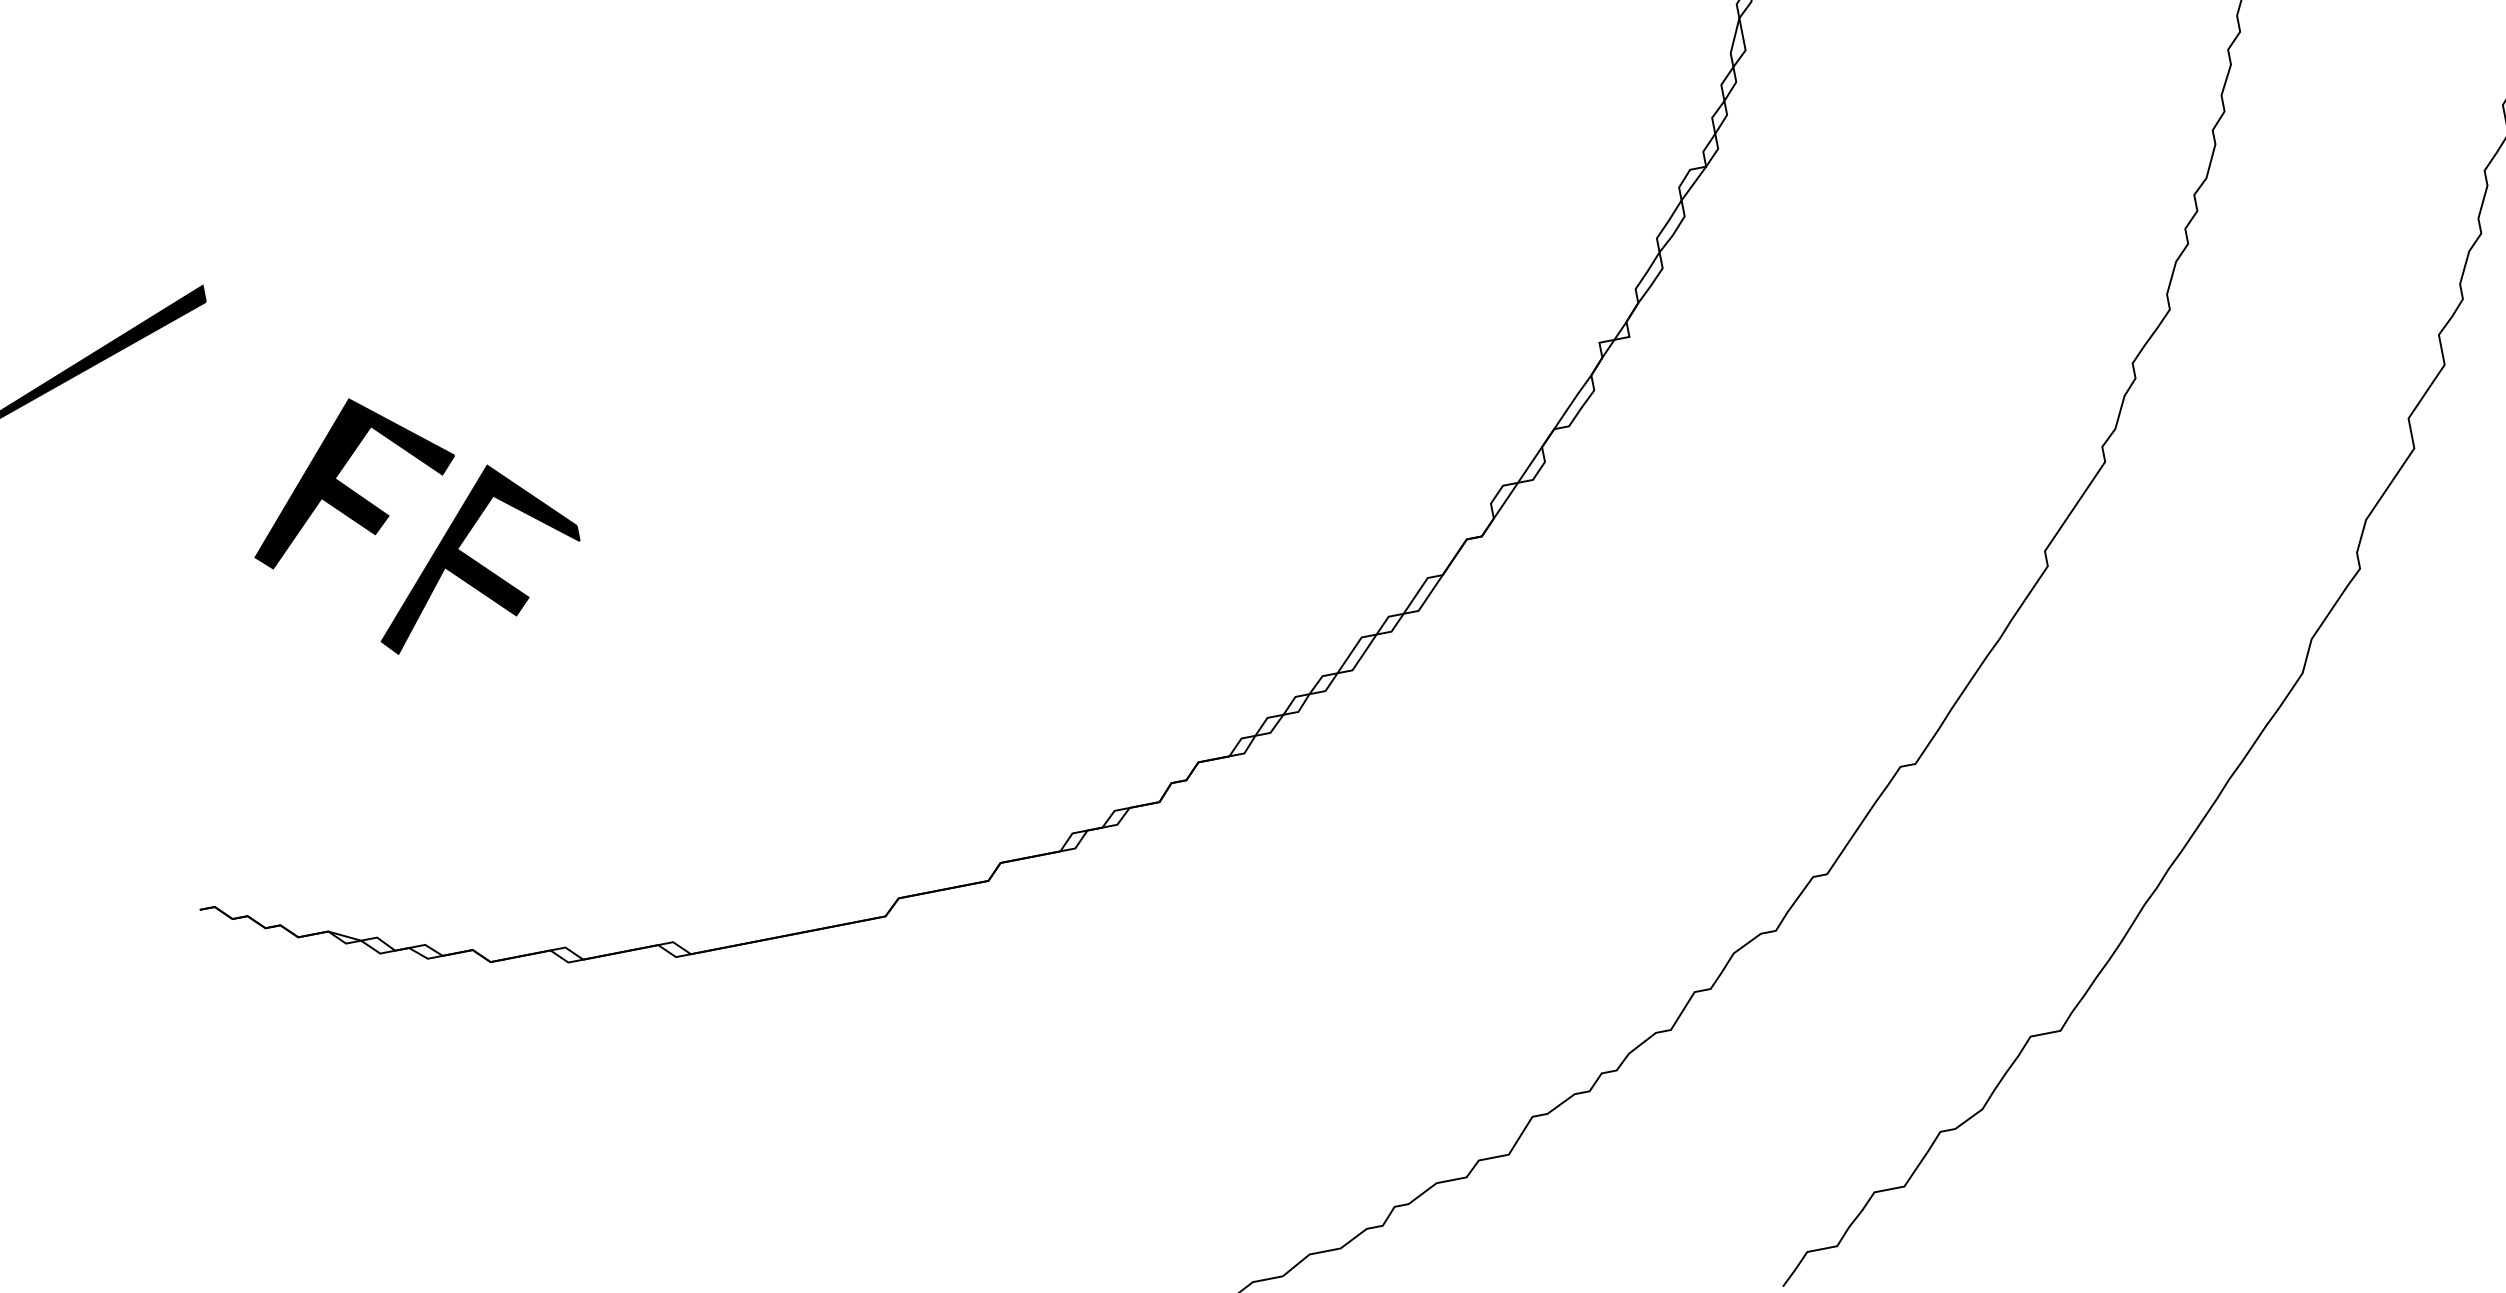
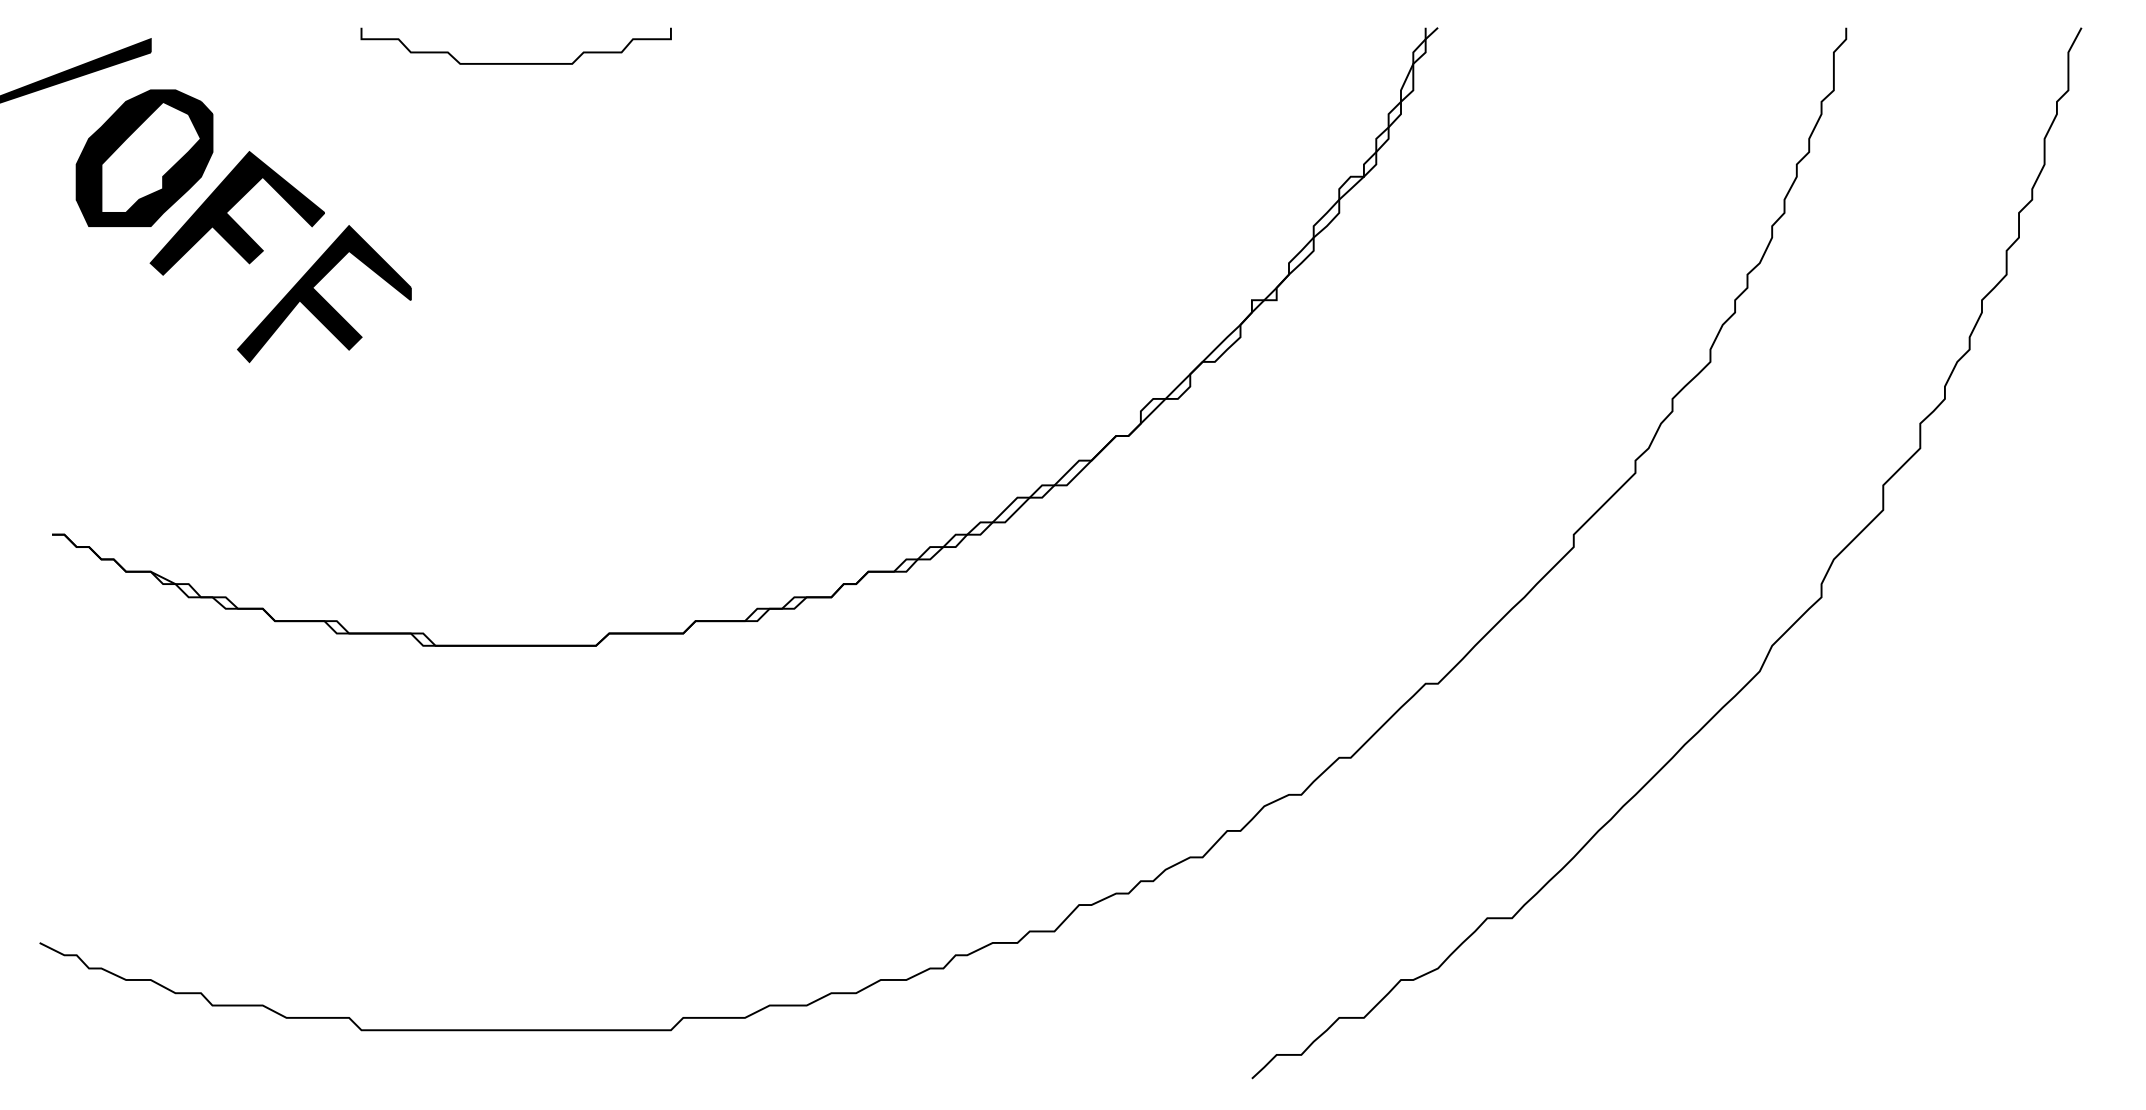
curve: (650, 229) -> (515, 63), added
part: (223, 430) -> (144, 157), added

